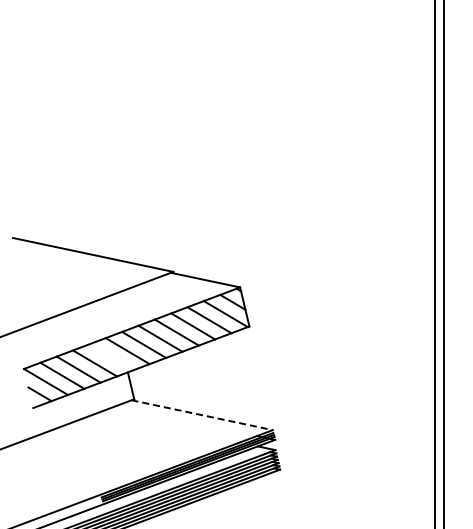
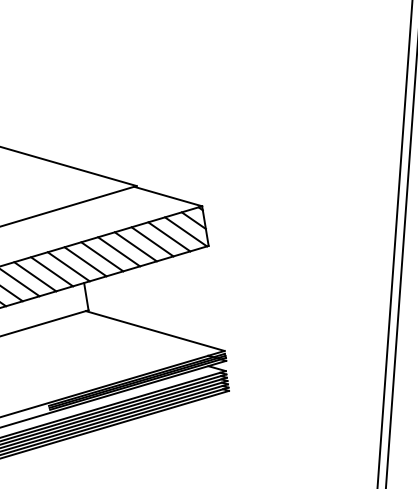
line: (111, 357) -> (68, 267), added
line: (202, 415) -> (155, 331), dashed -> solid

